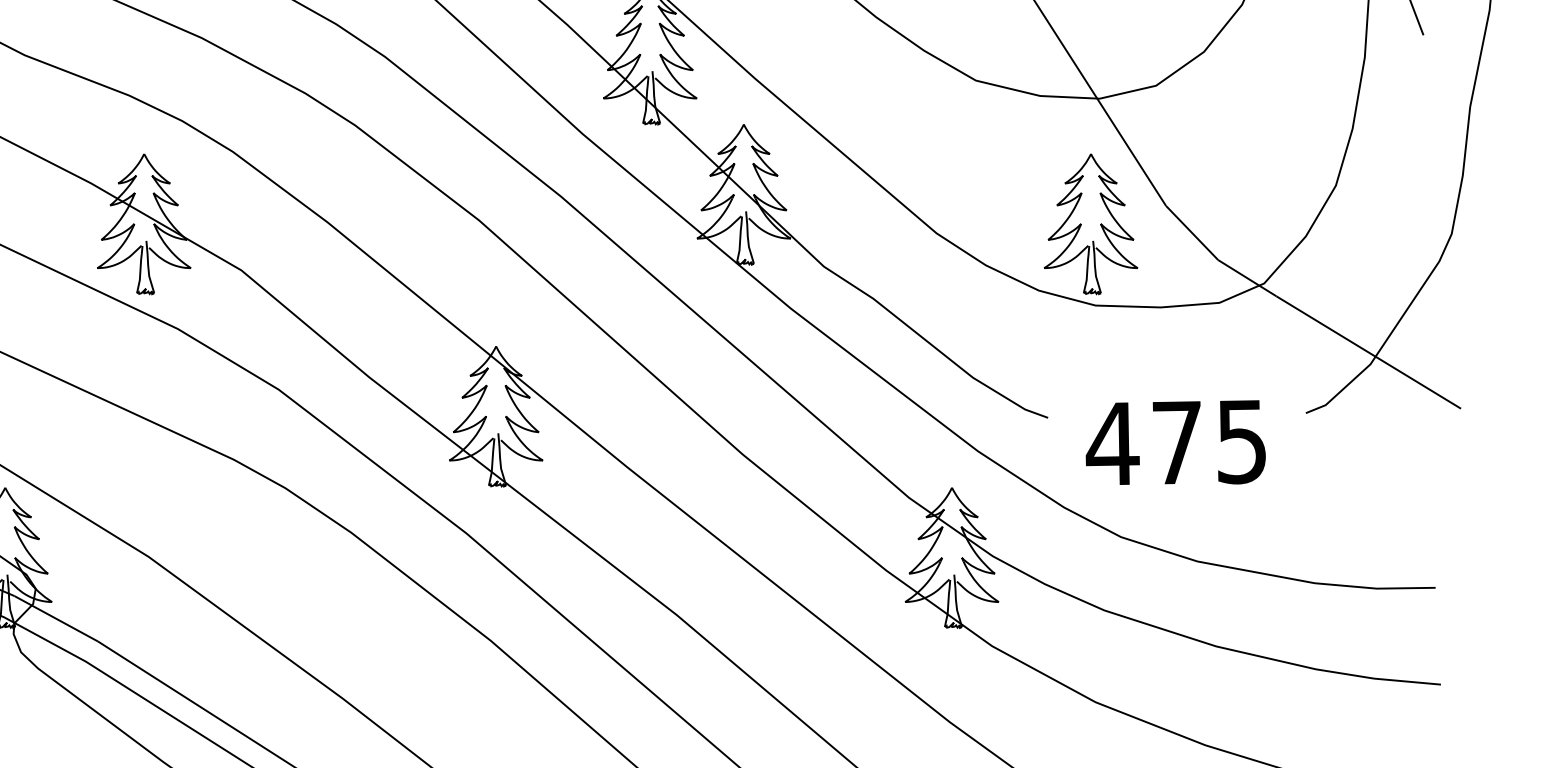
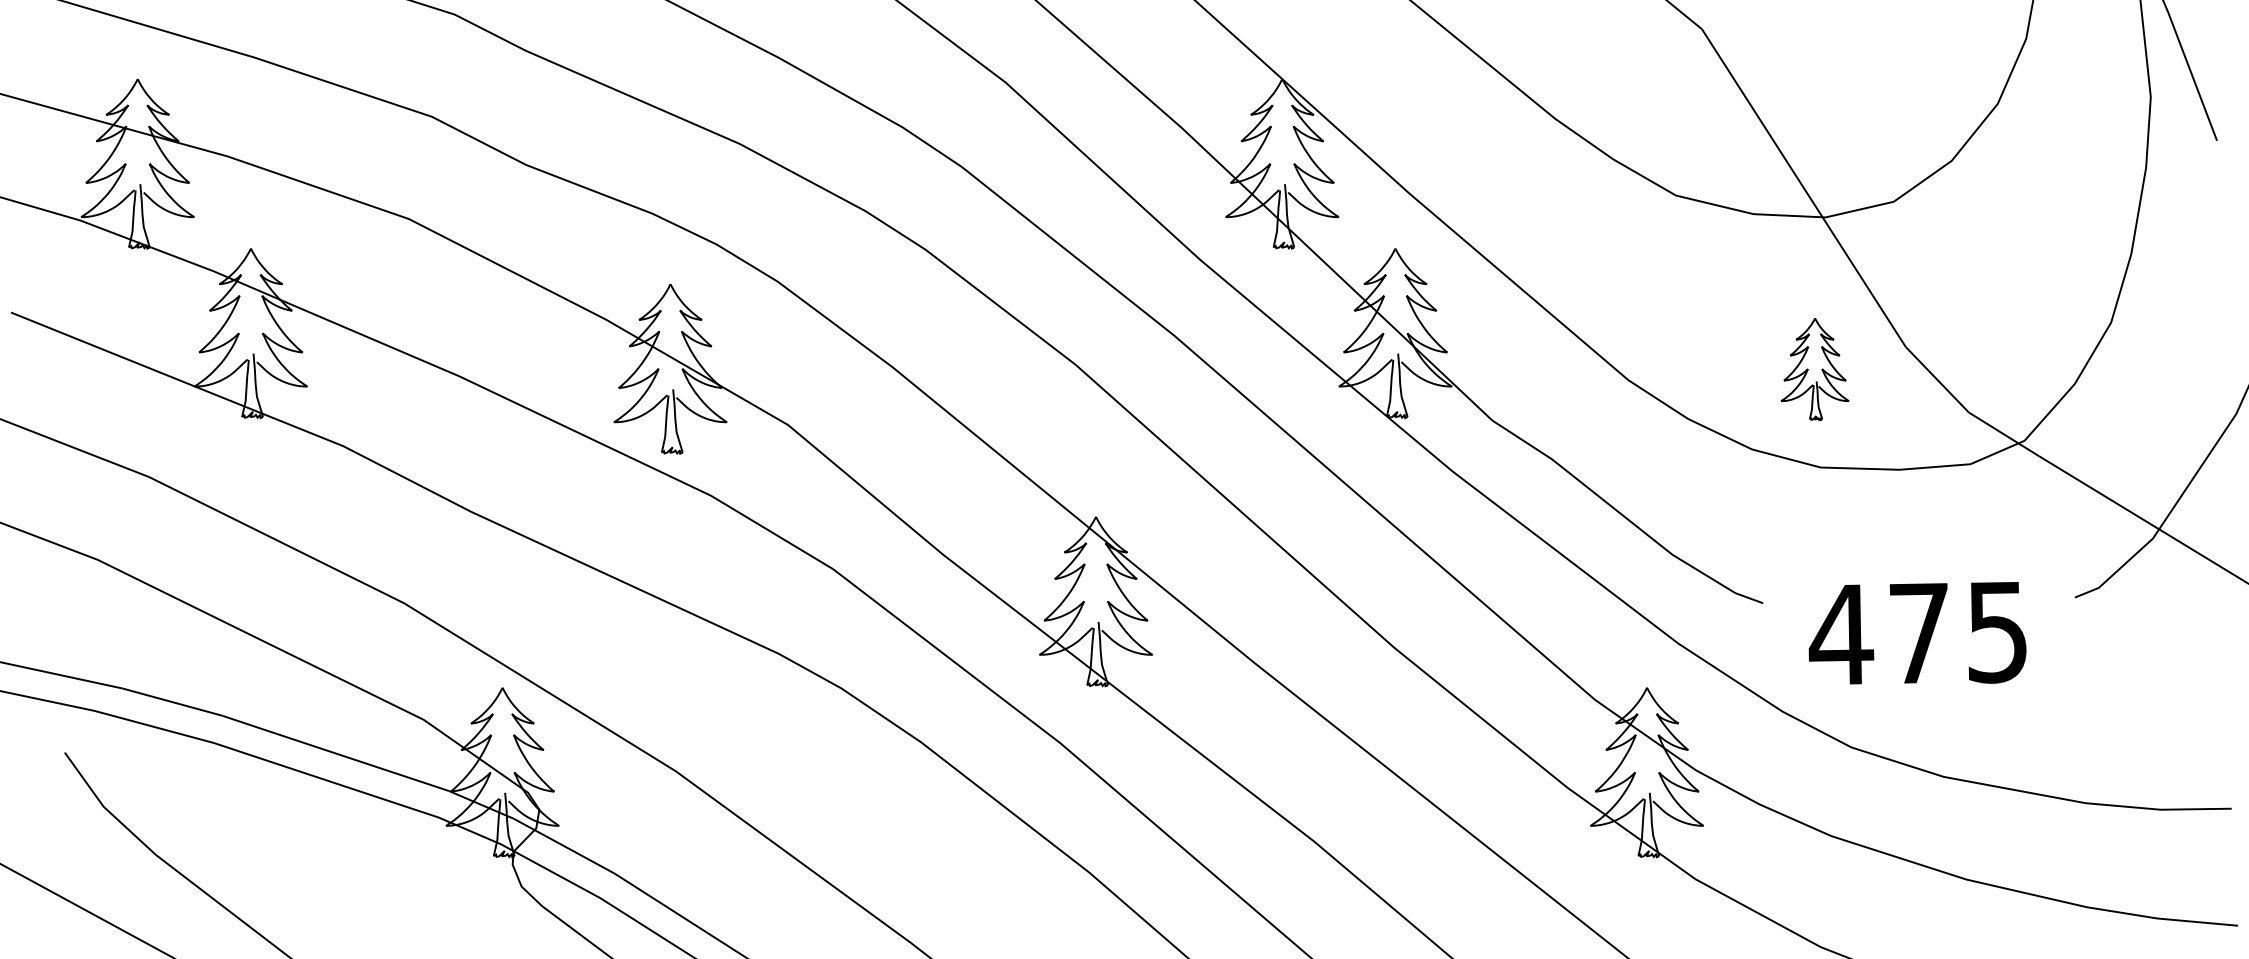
part: (1090, 224) -> (1814, 369), size x0.6

